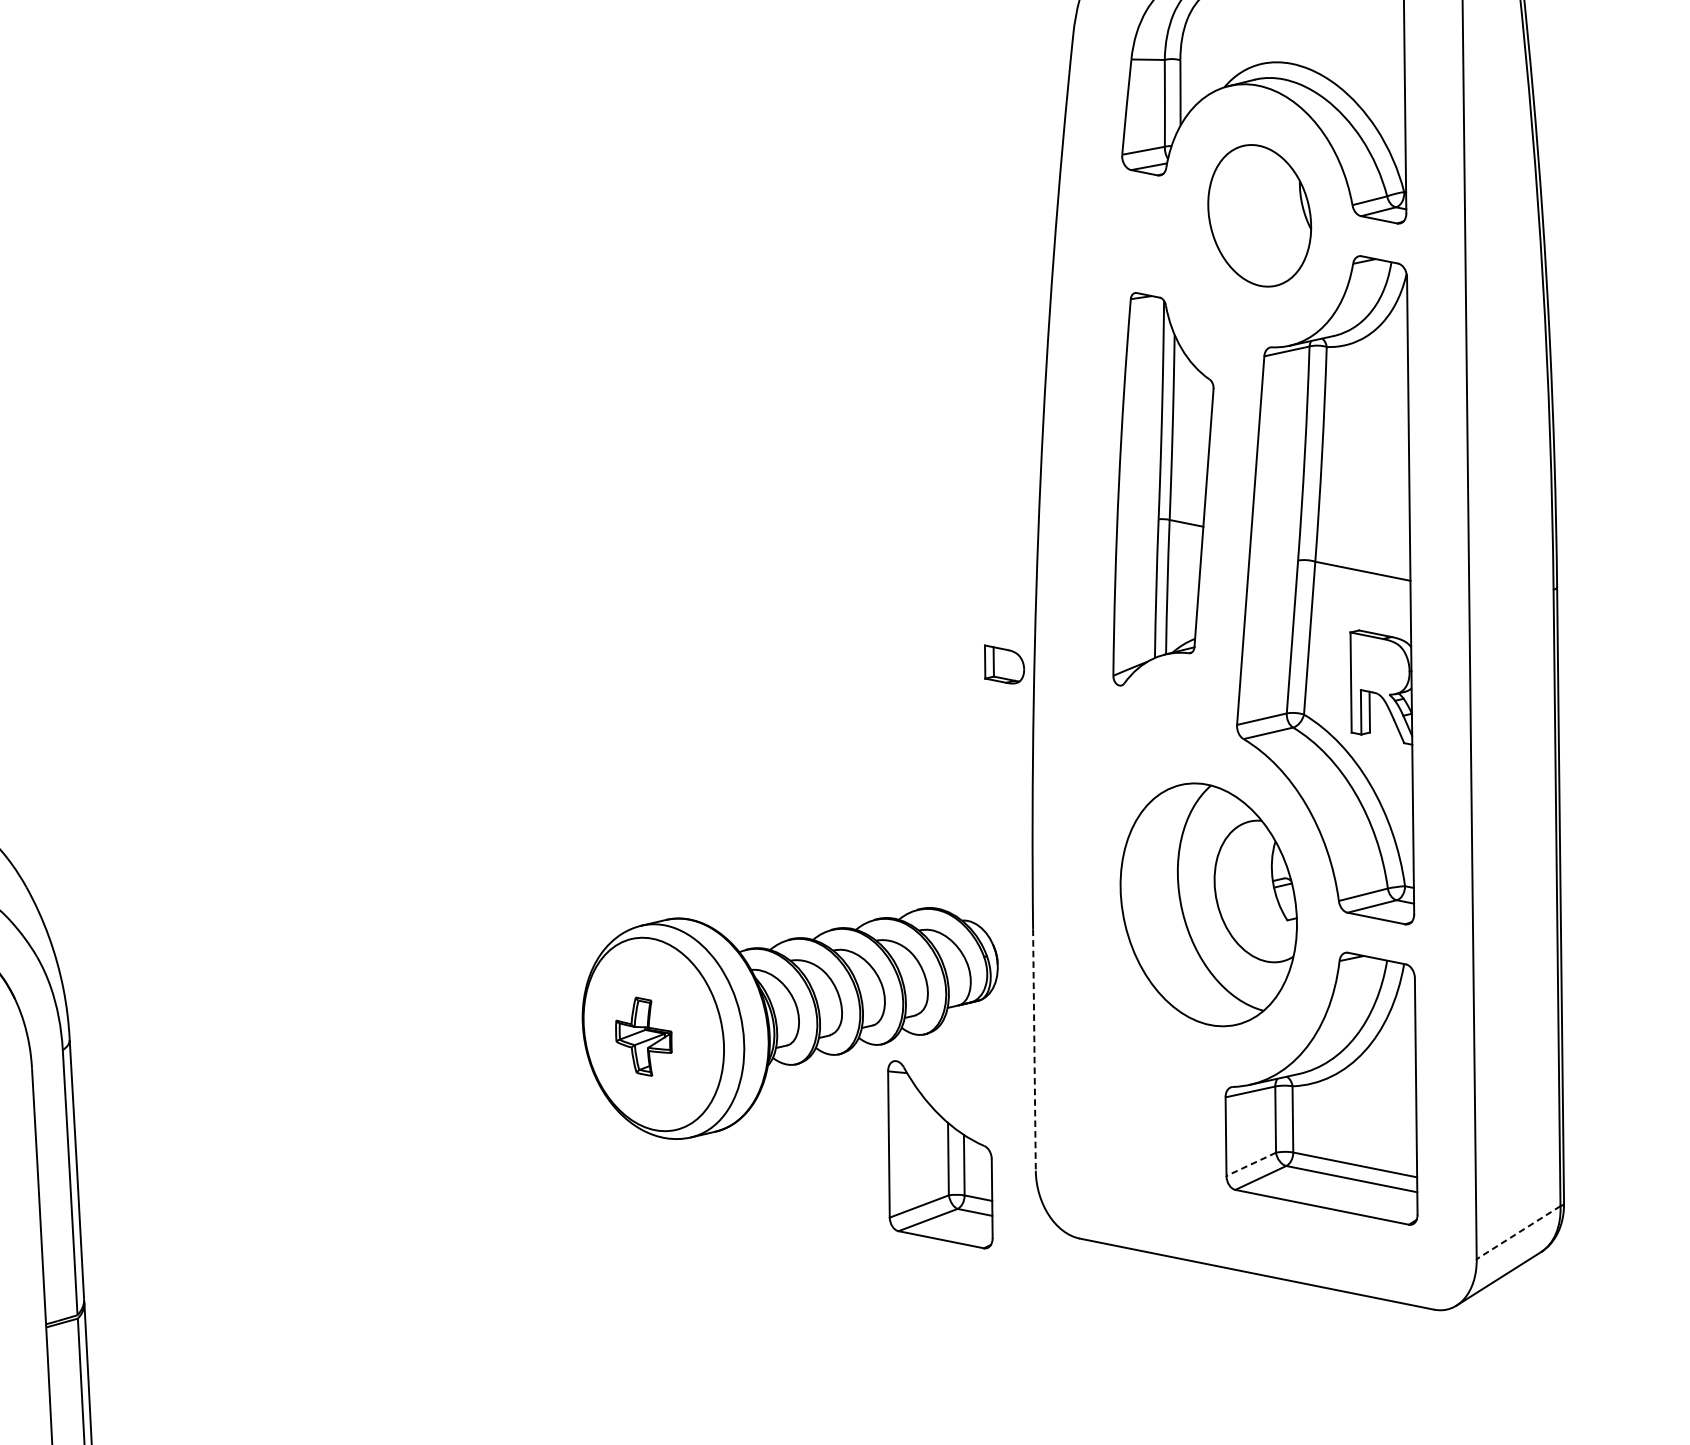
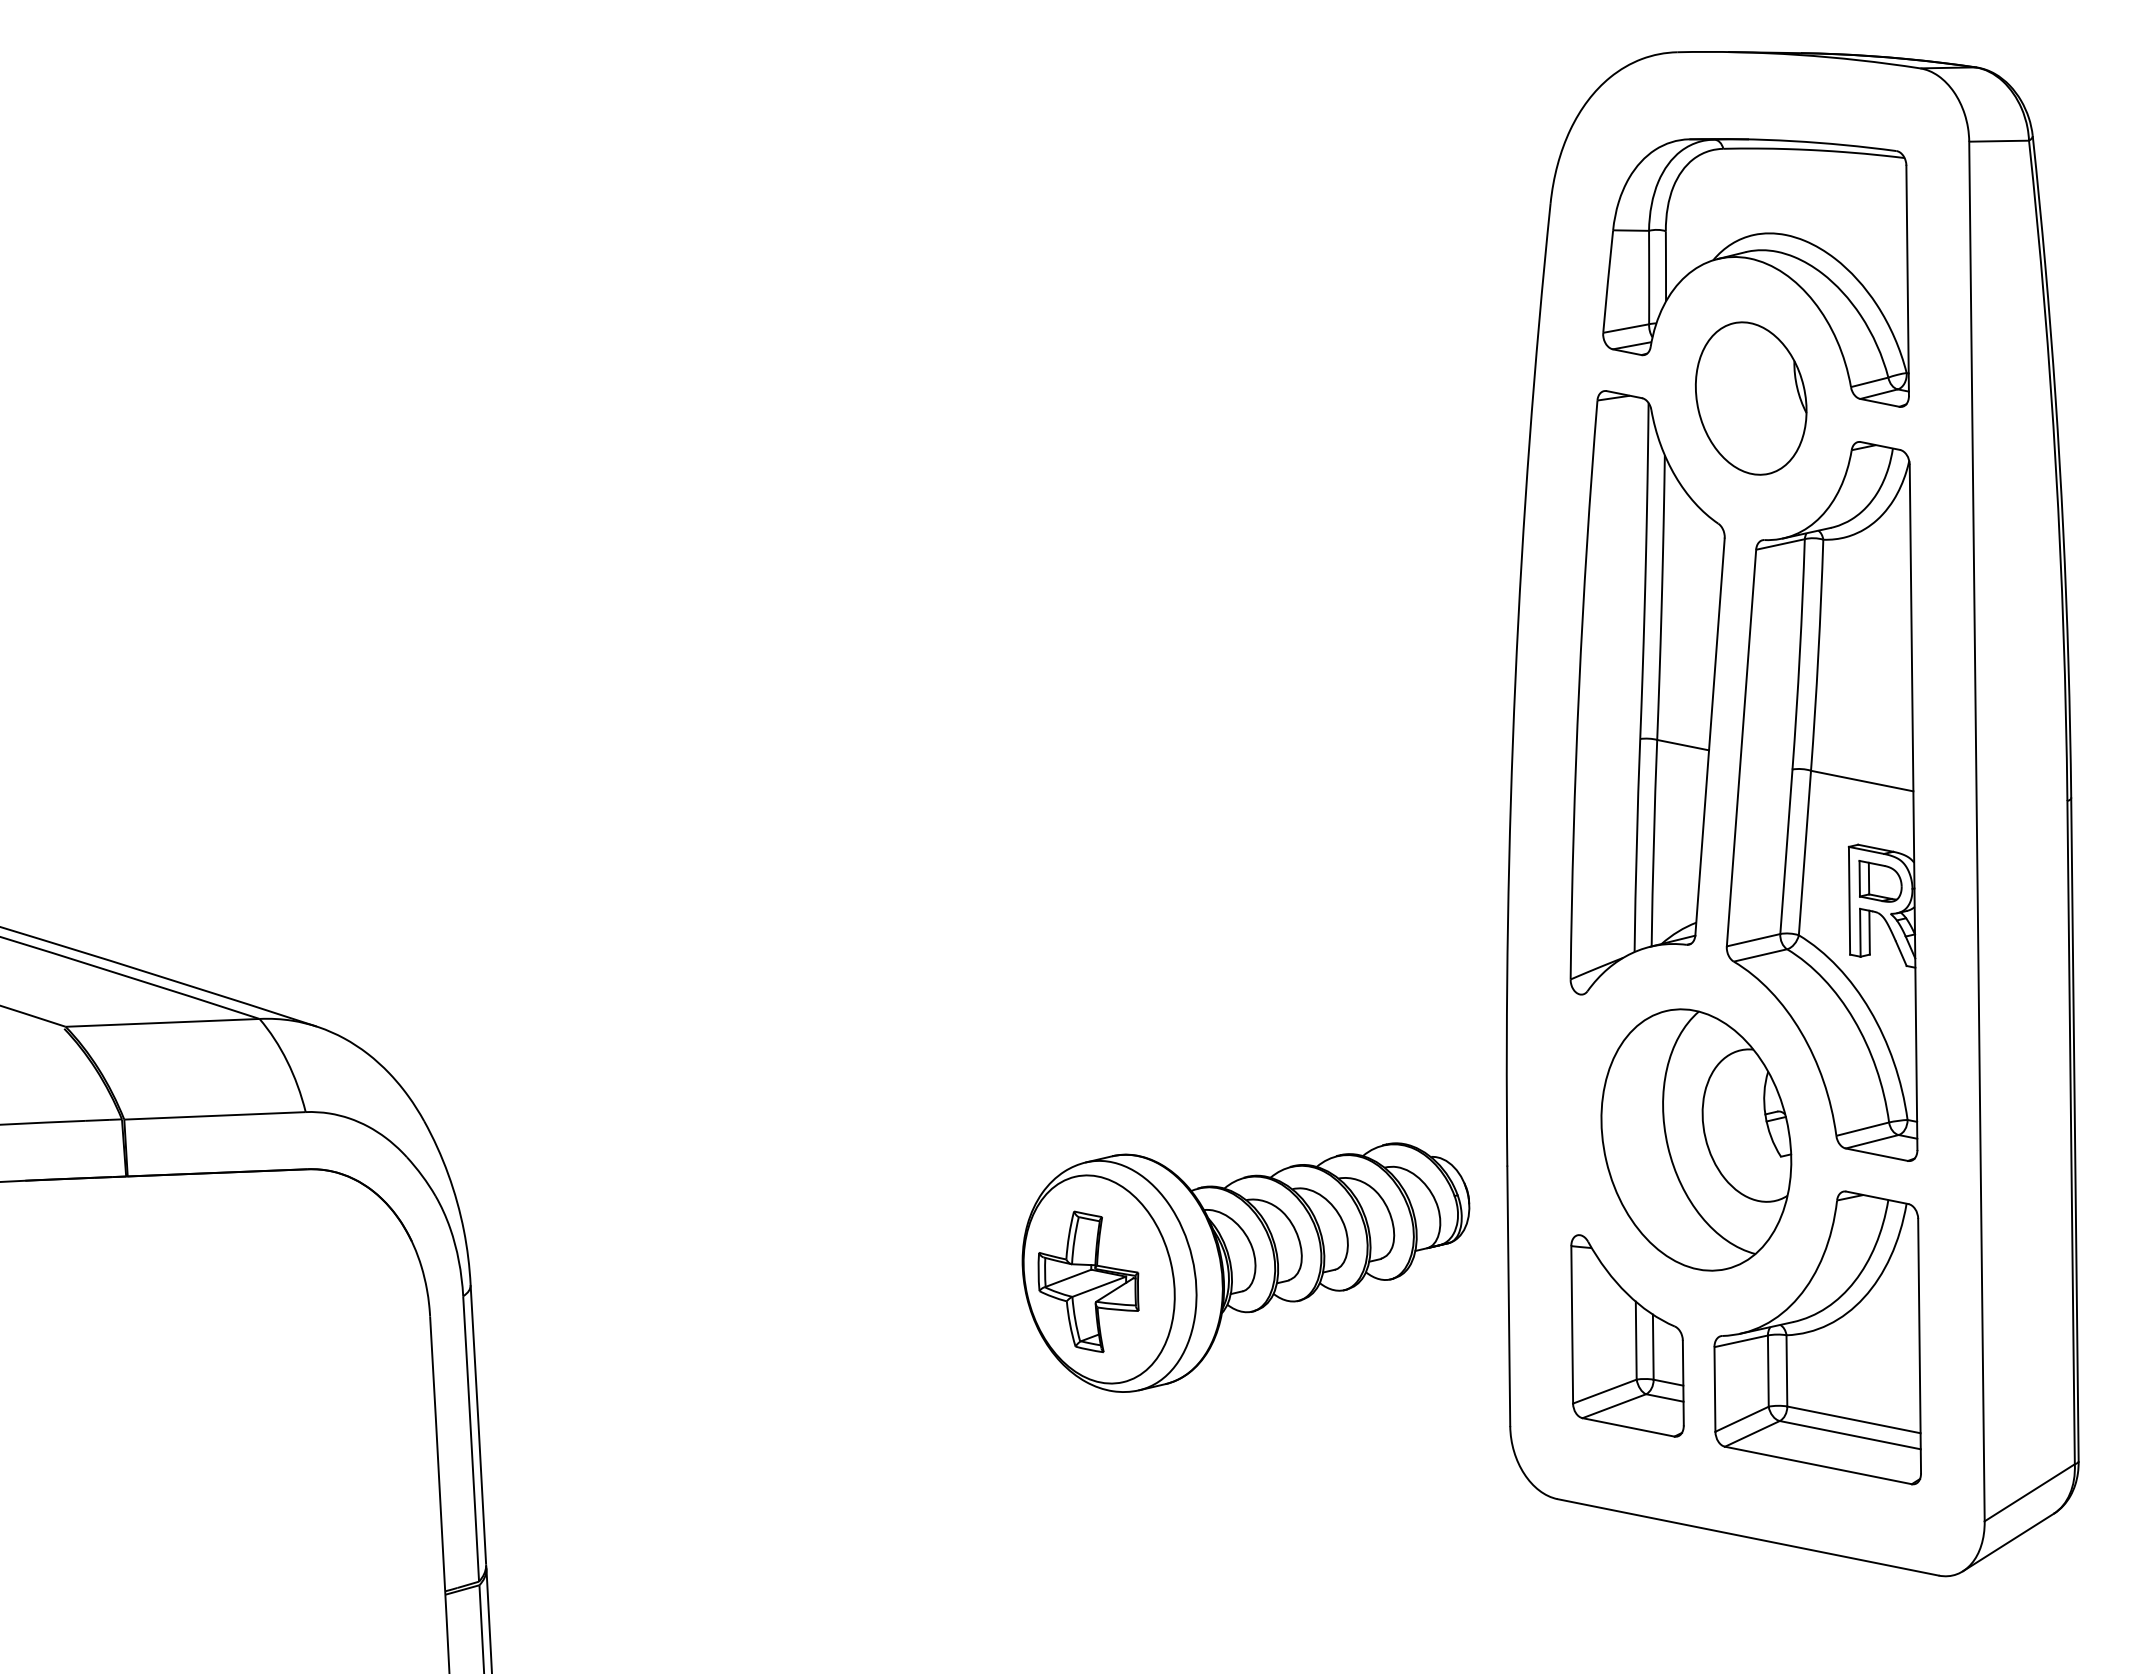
part: (1163, 488) -> (1647, 692), size x1.43
part: (1004, 664) -> (1880, 881), moved
part: (643, 1036) -> (1088, 1281), size x1.67
line: (1034, 1050) -> (1508, 1296), dashed -> solid
part: (940, 1154) -> (1627, 1335), moved
line: (1250, 1164) -> (1741, 1419), dashed -> solid
line: (1518, 1233) -> (2029, 1493), dashed -> solid

